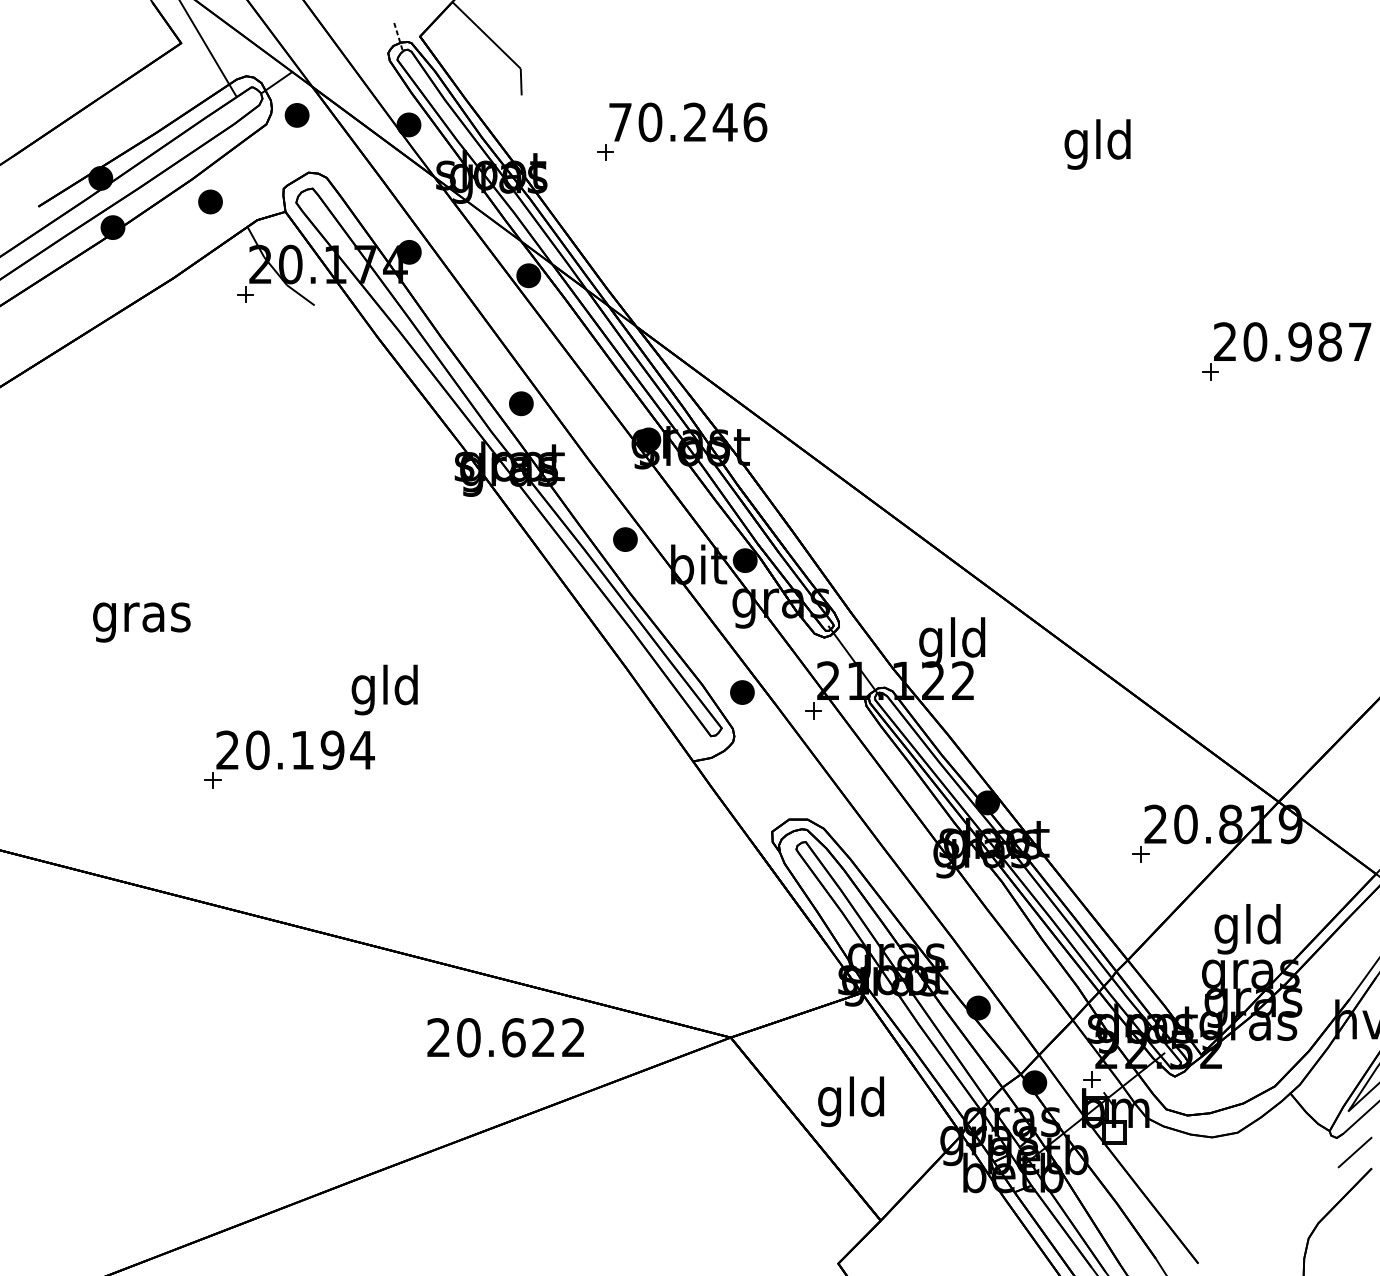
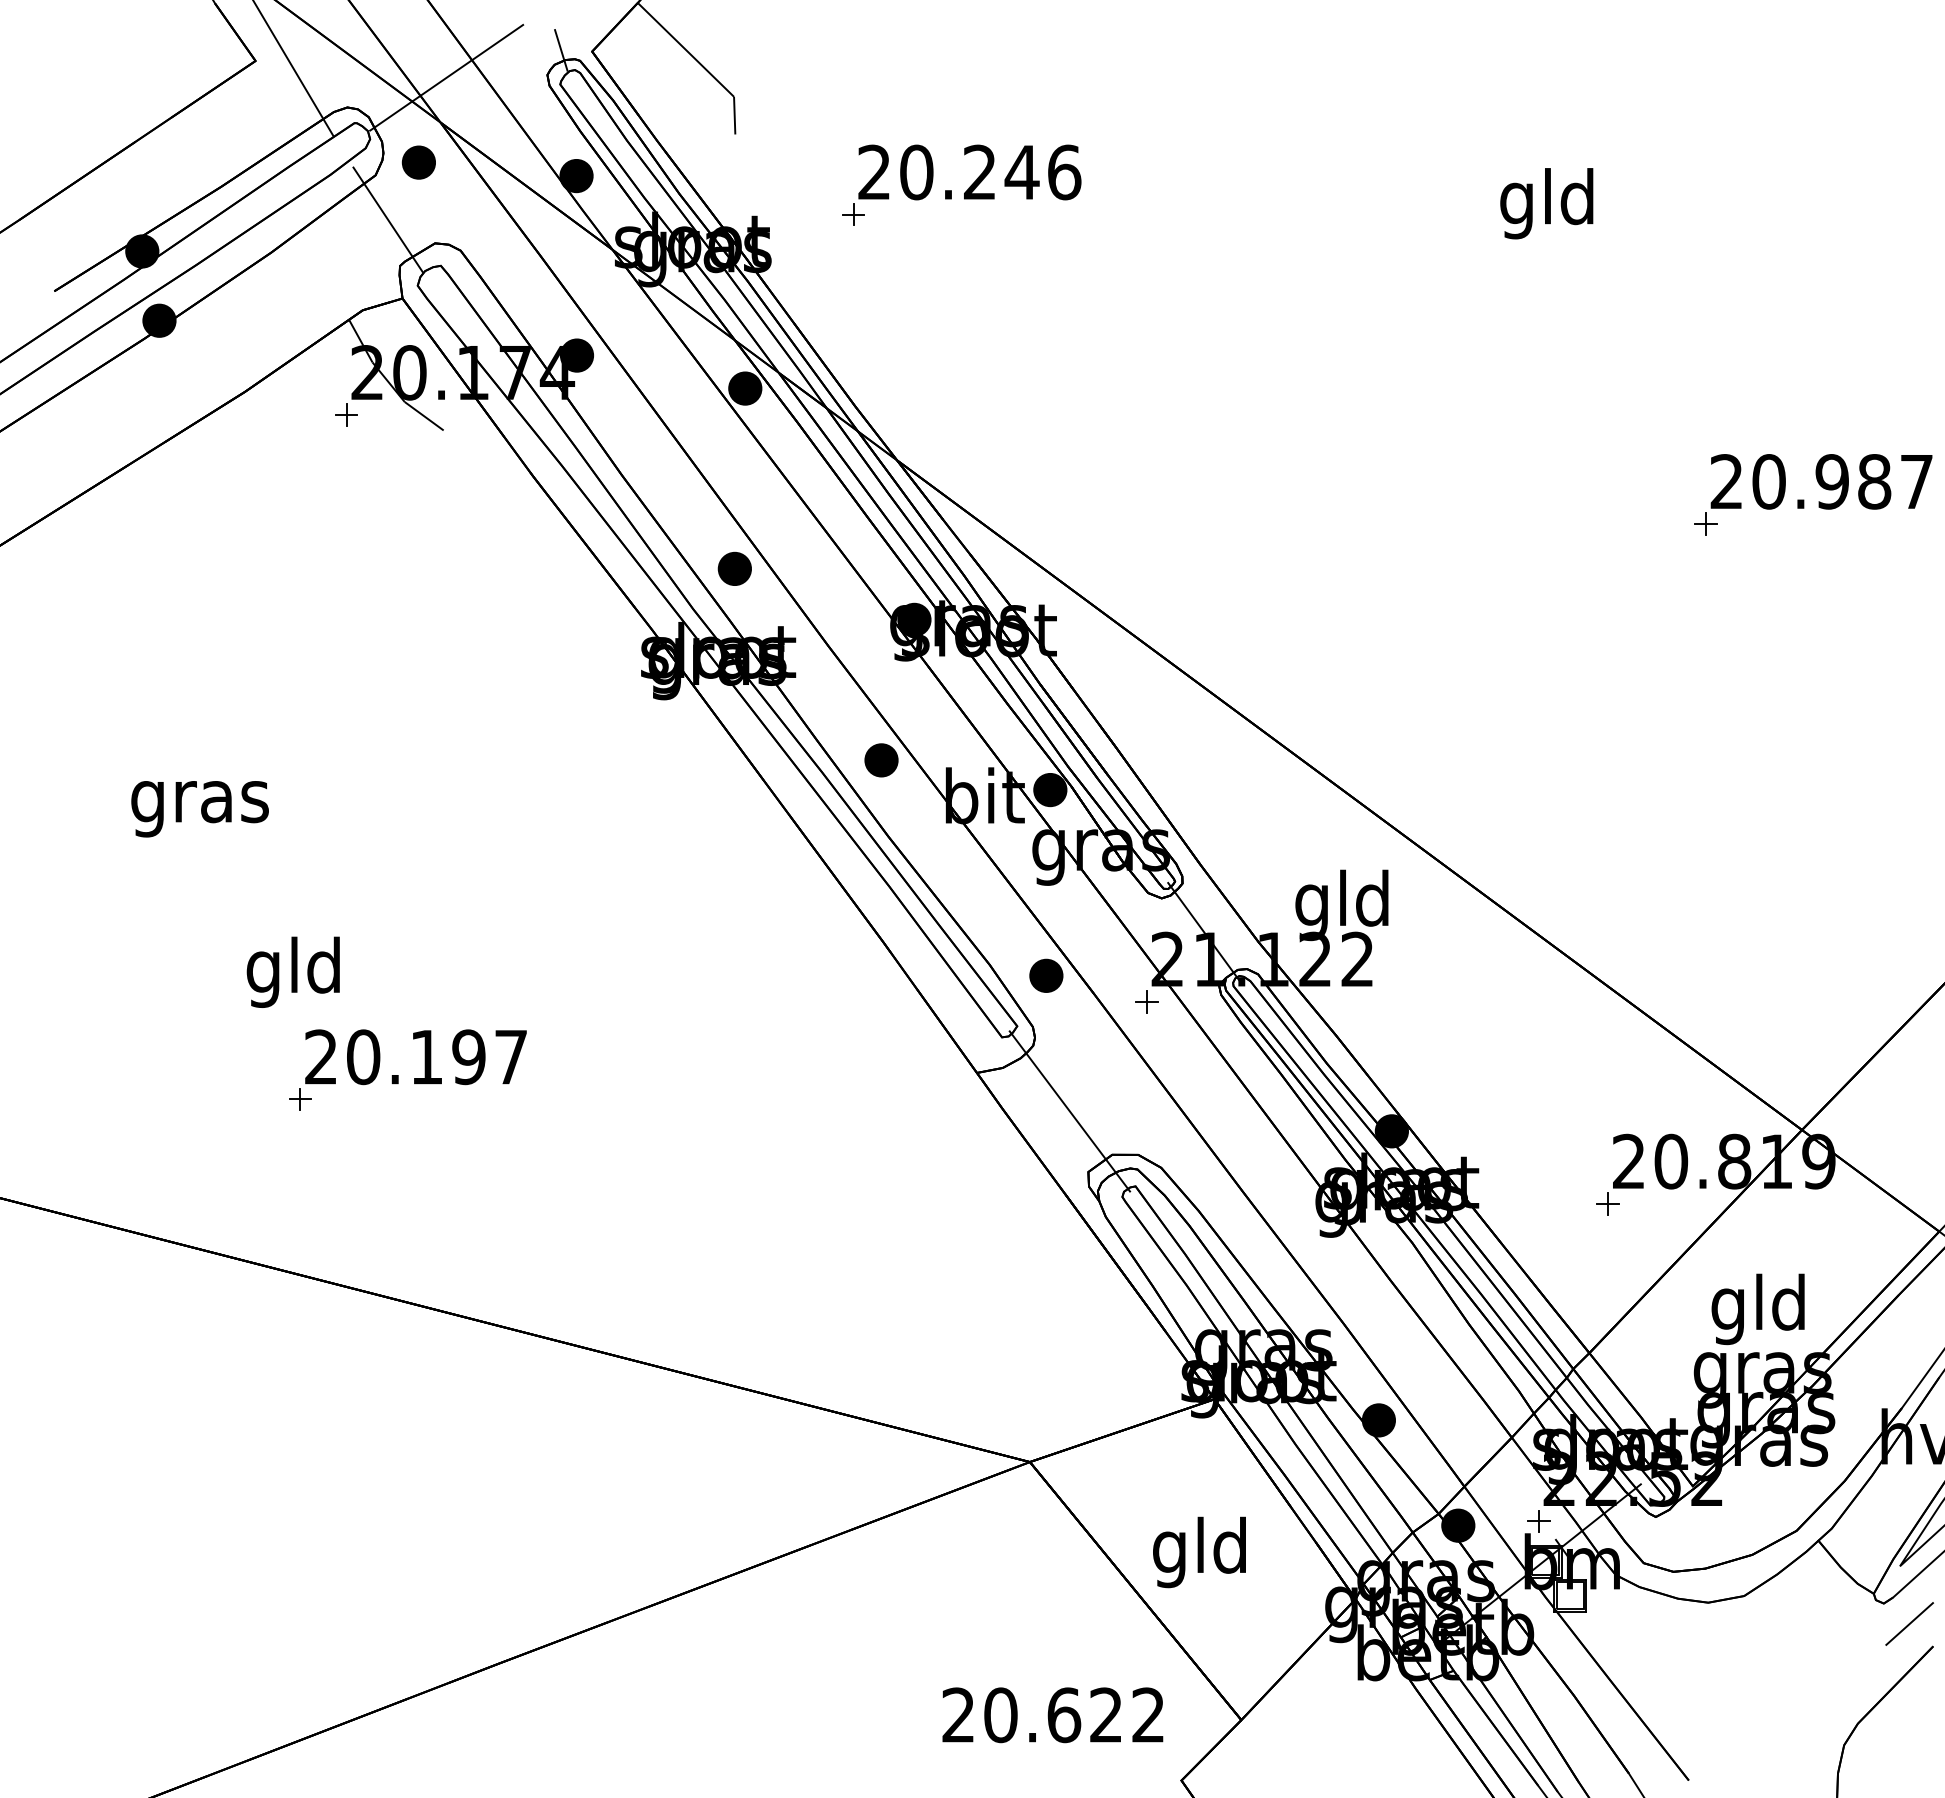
line: (398, 35) -> (561, 49), dashed -> solid
line: (331, 44) -> (467, 62), added
text: (620, 121) -> (874, 171), 70.246 -> 20.246
line: (274, 155) -> (387, 219), added
part: (210, 201) -> (296, 284), removed
text: (141, 622) -> (199, 809), moved
text: (384, 689) -> (292, 971), moved
text: (362, 750) -> (510, 1057), 20.194 -> 20.197
line: (758, 788) -> (1069, 1111), added
text: (505, 1037) -> (1052, 1715), moved

